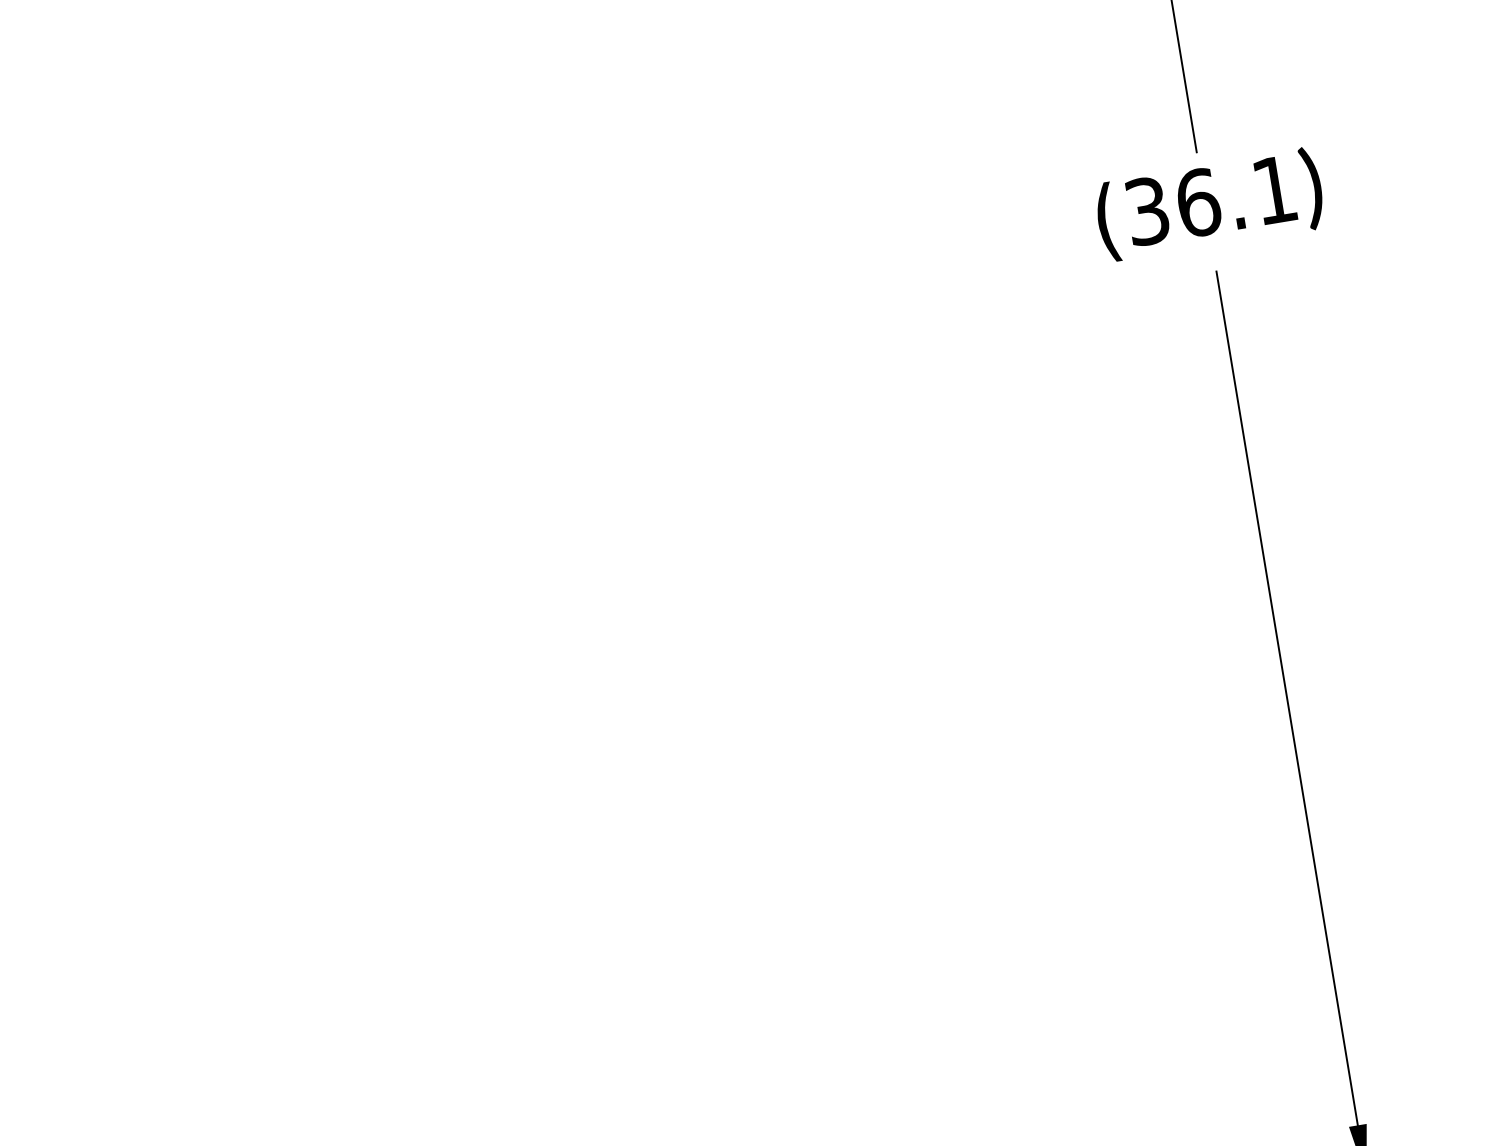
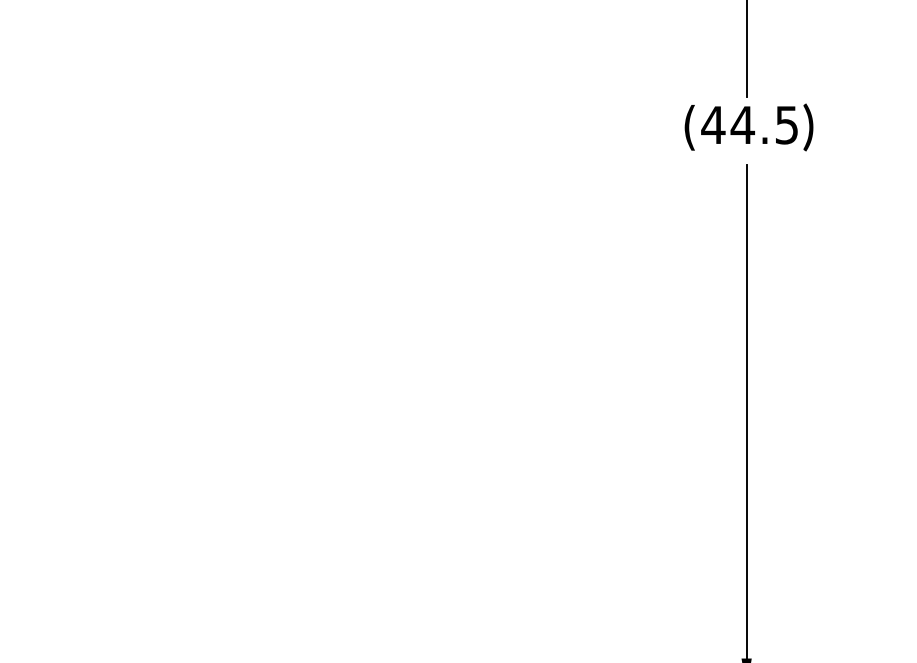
text: (1209, 199) -> (749, 124), (36.1 -> (44.5

